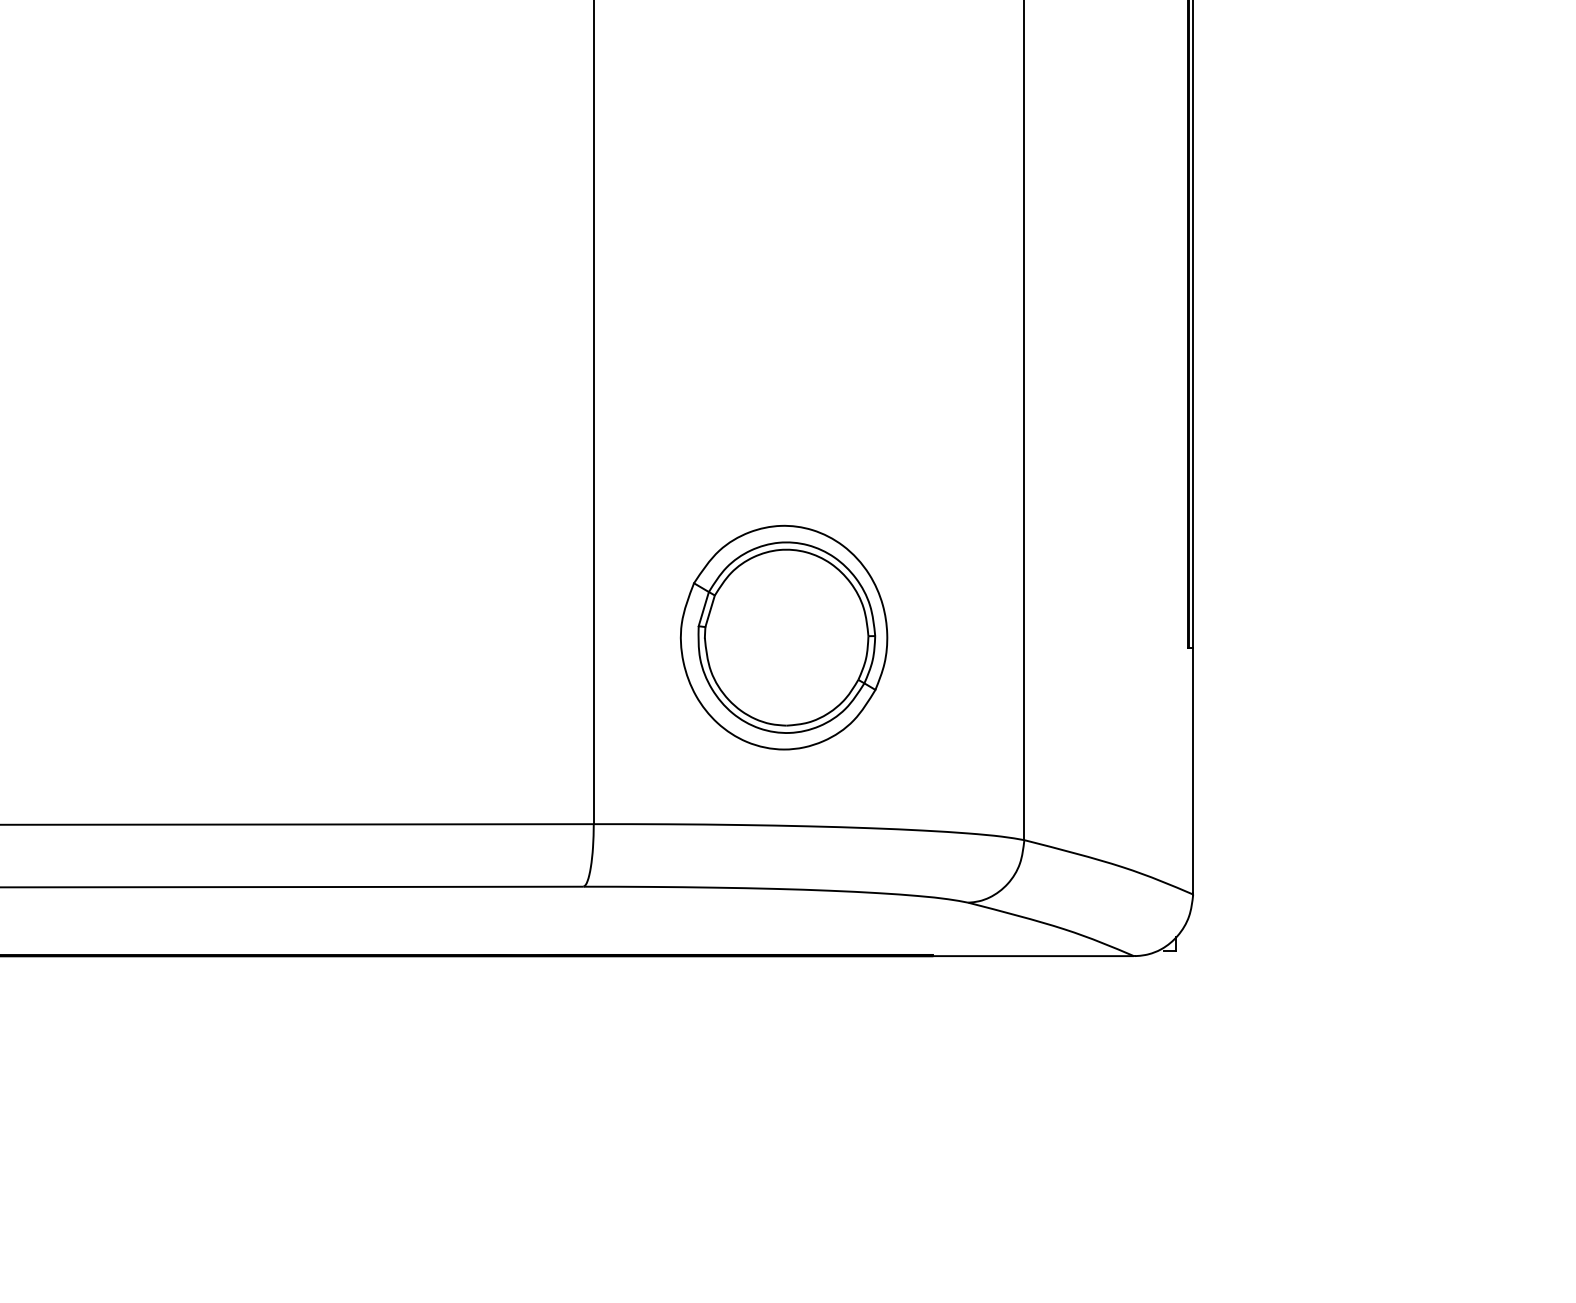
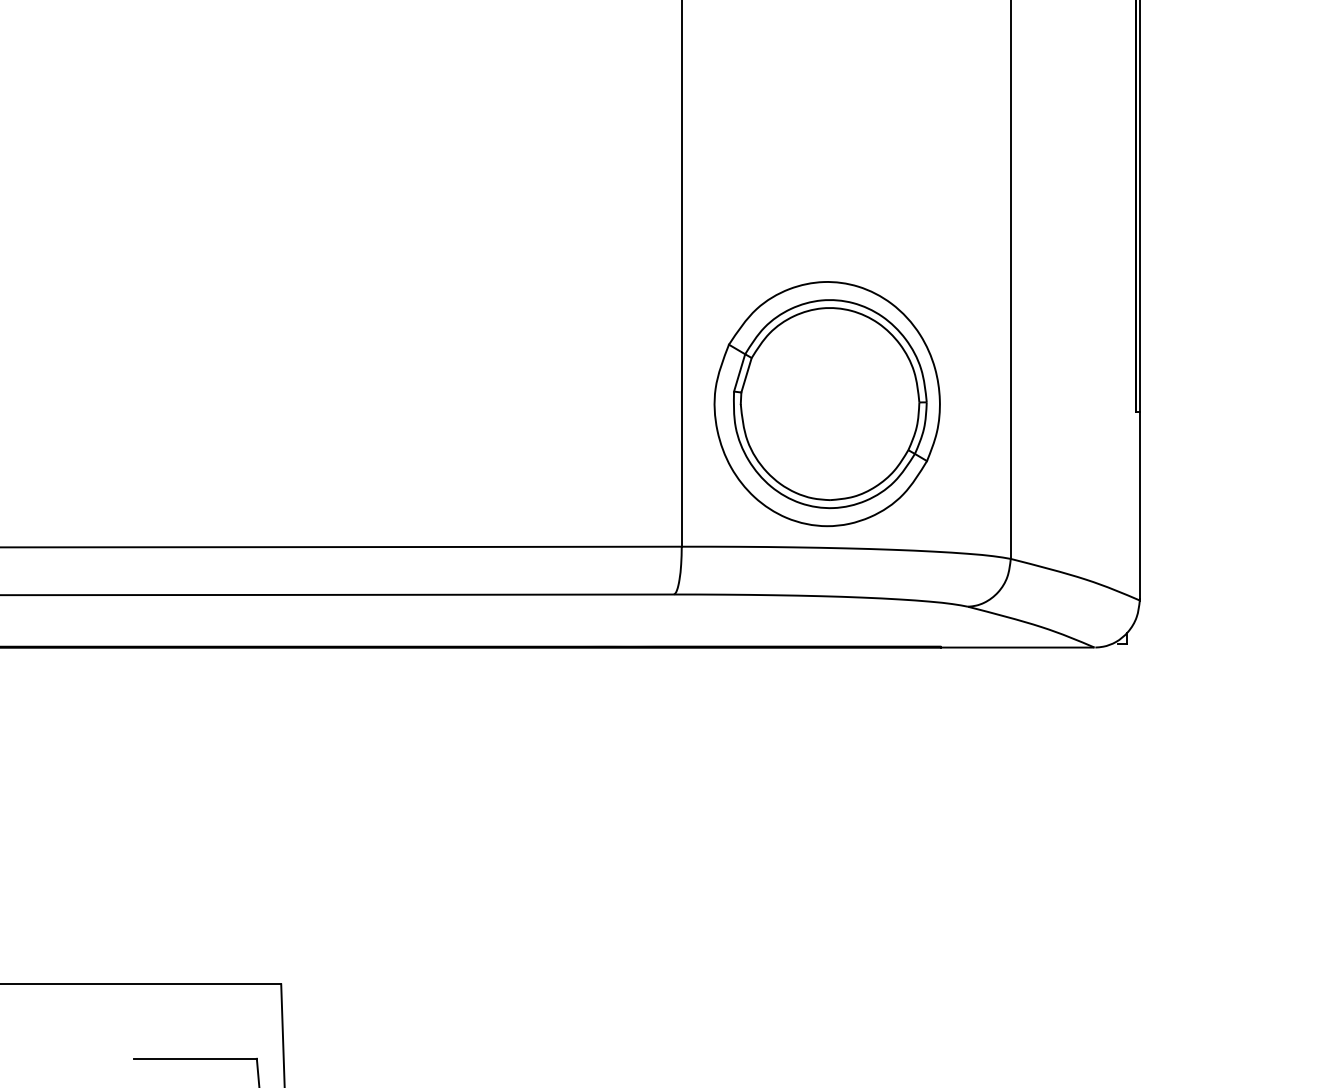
part: (783, 638) -> (826, 404), size x1.43

